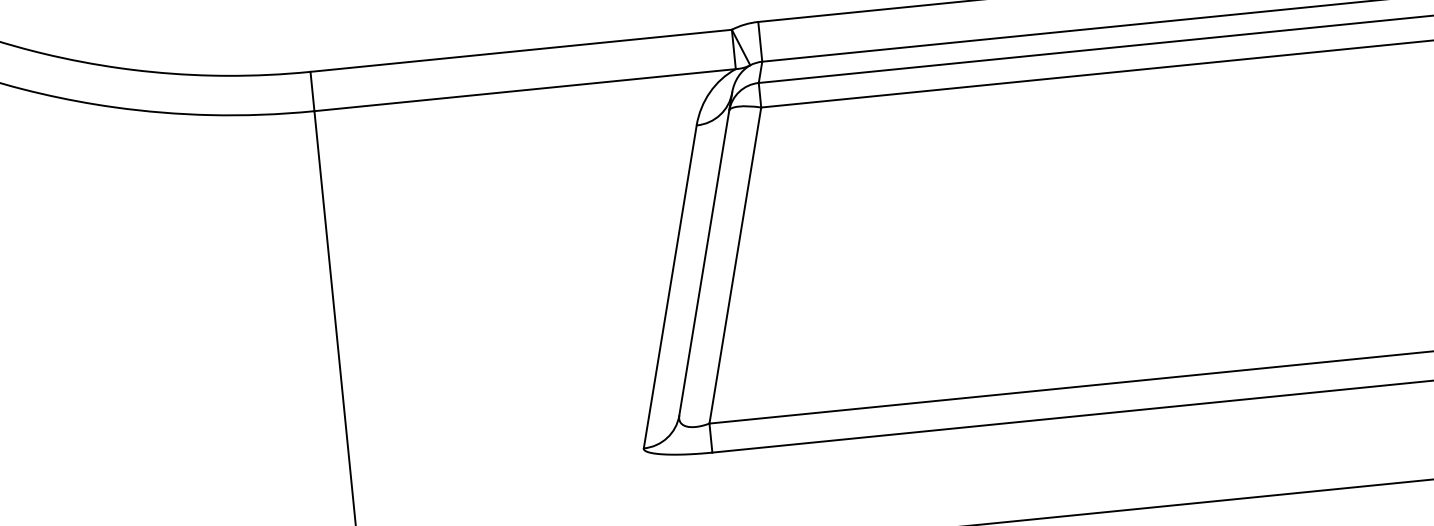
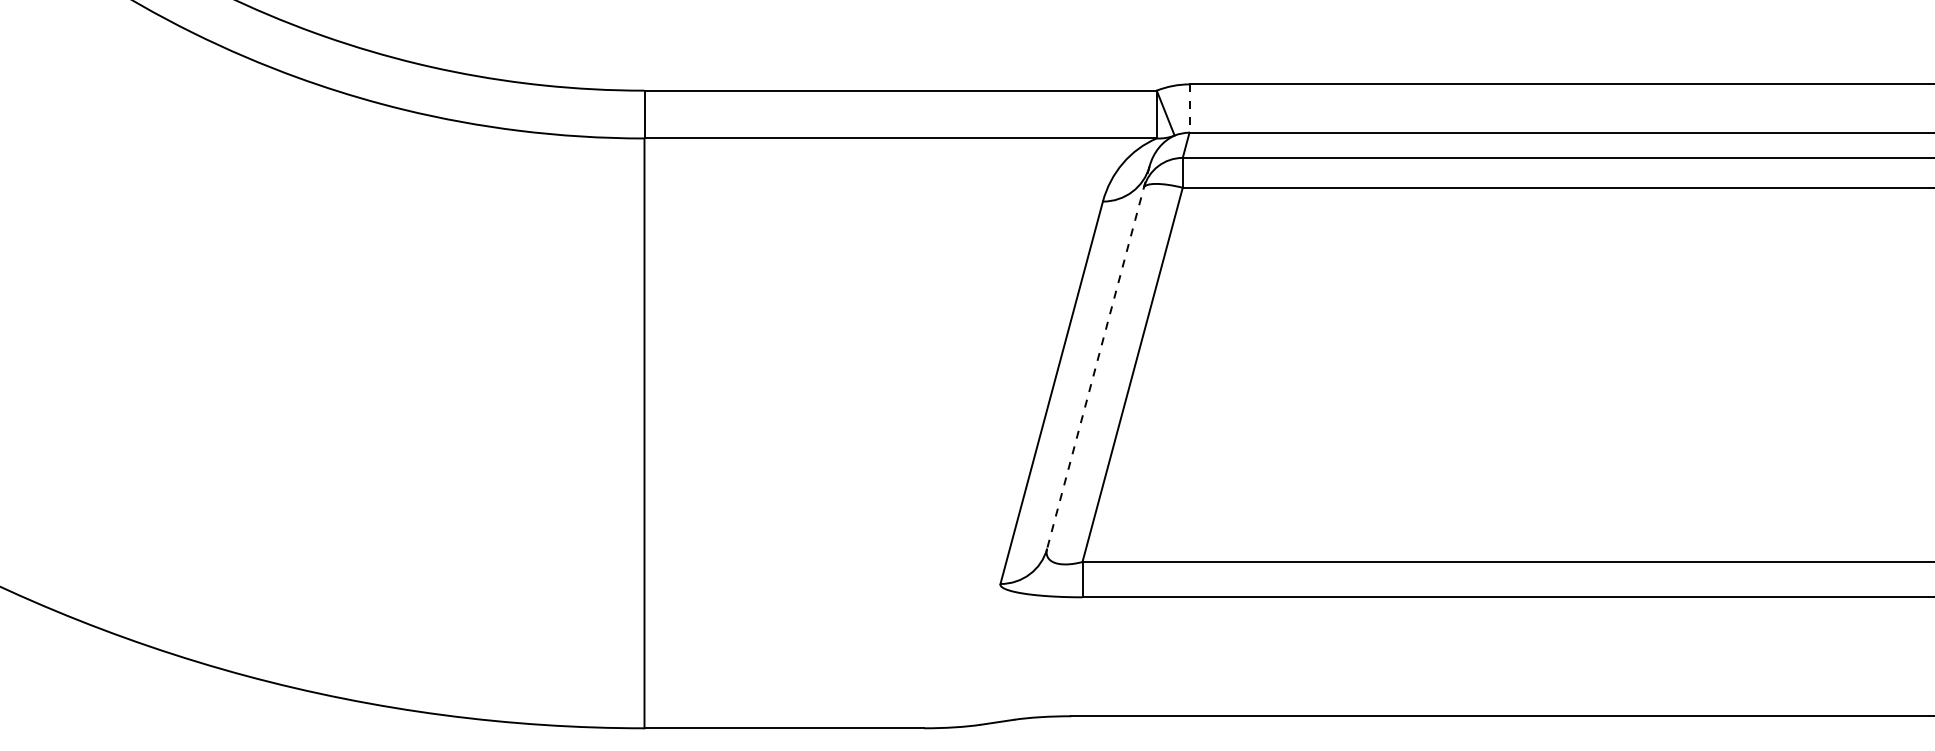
line: (760, 42) -> (1189, 109), solid -> dashed
line: (705, 254) -> (1098, 357), solid -> dashed

